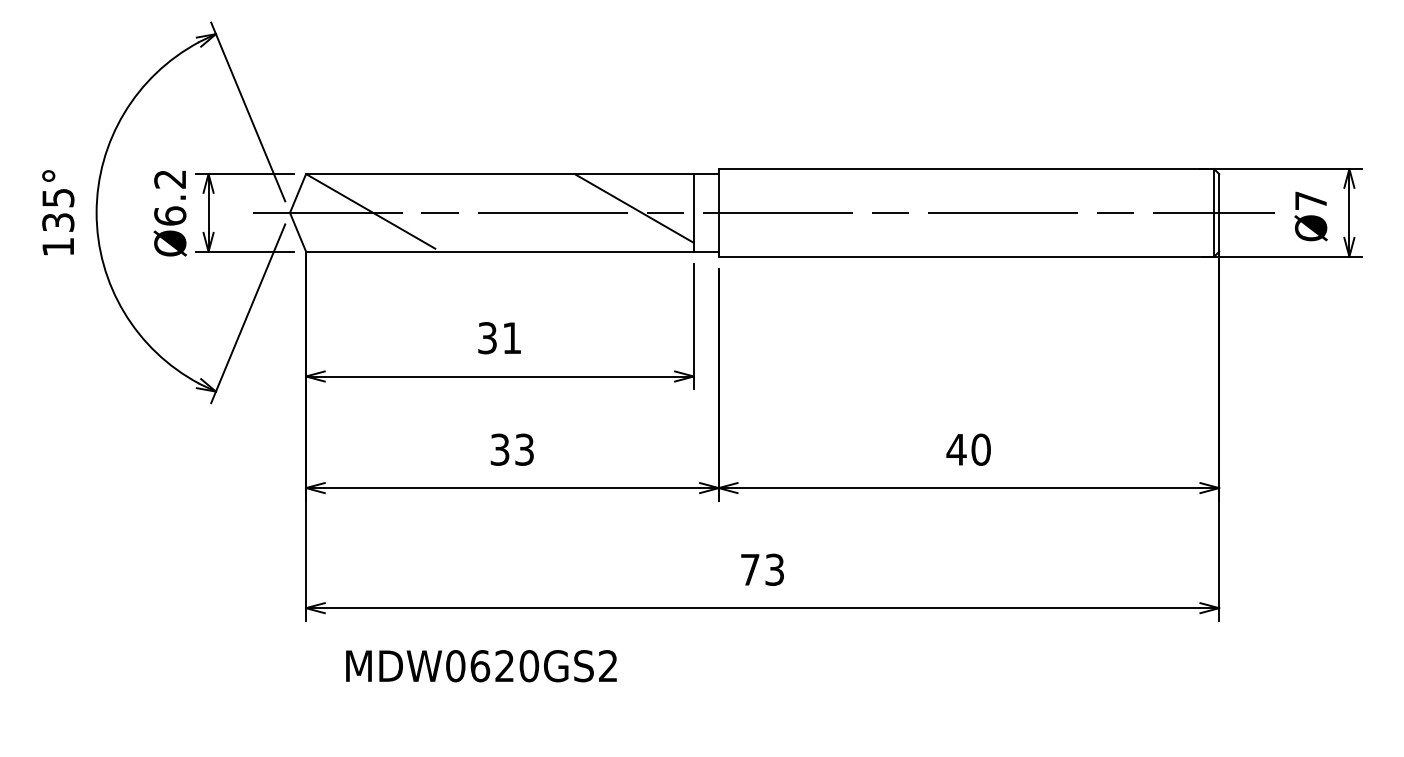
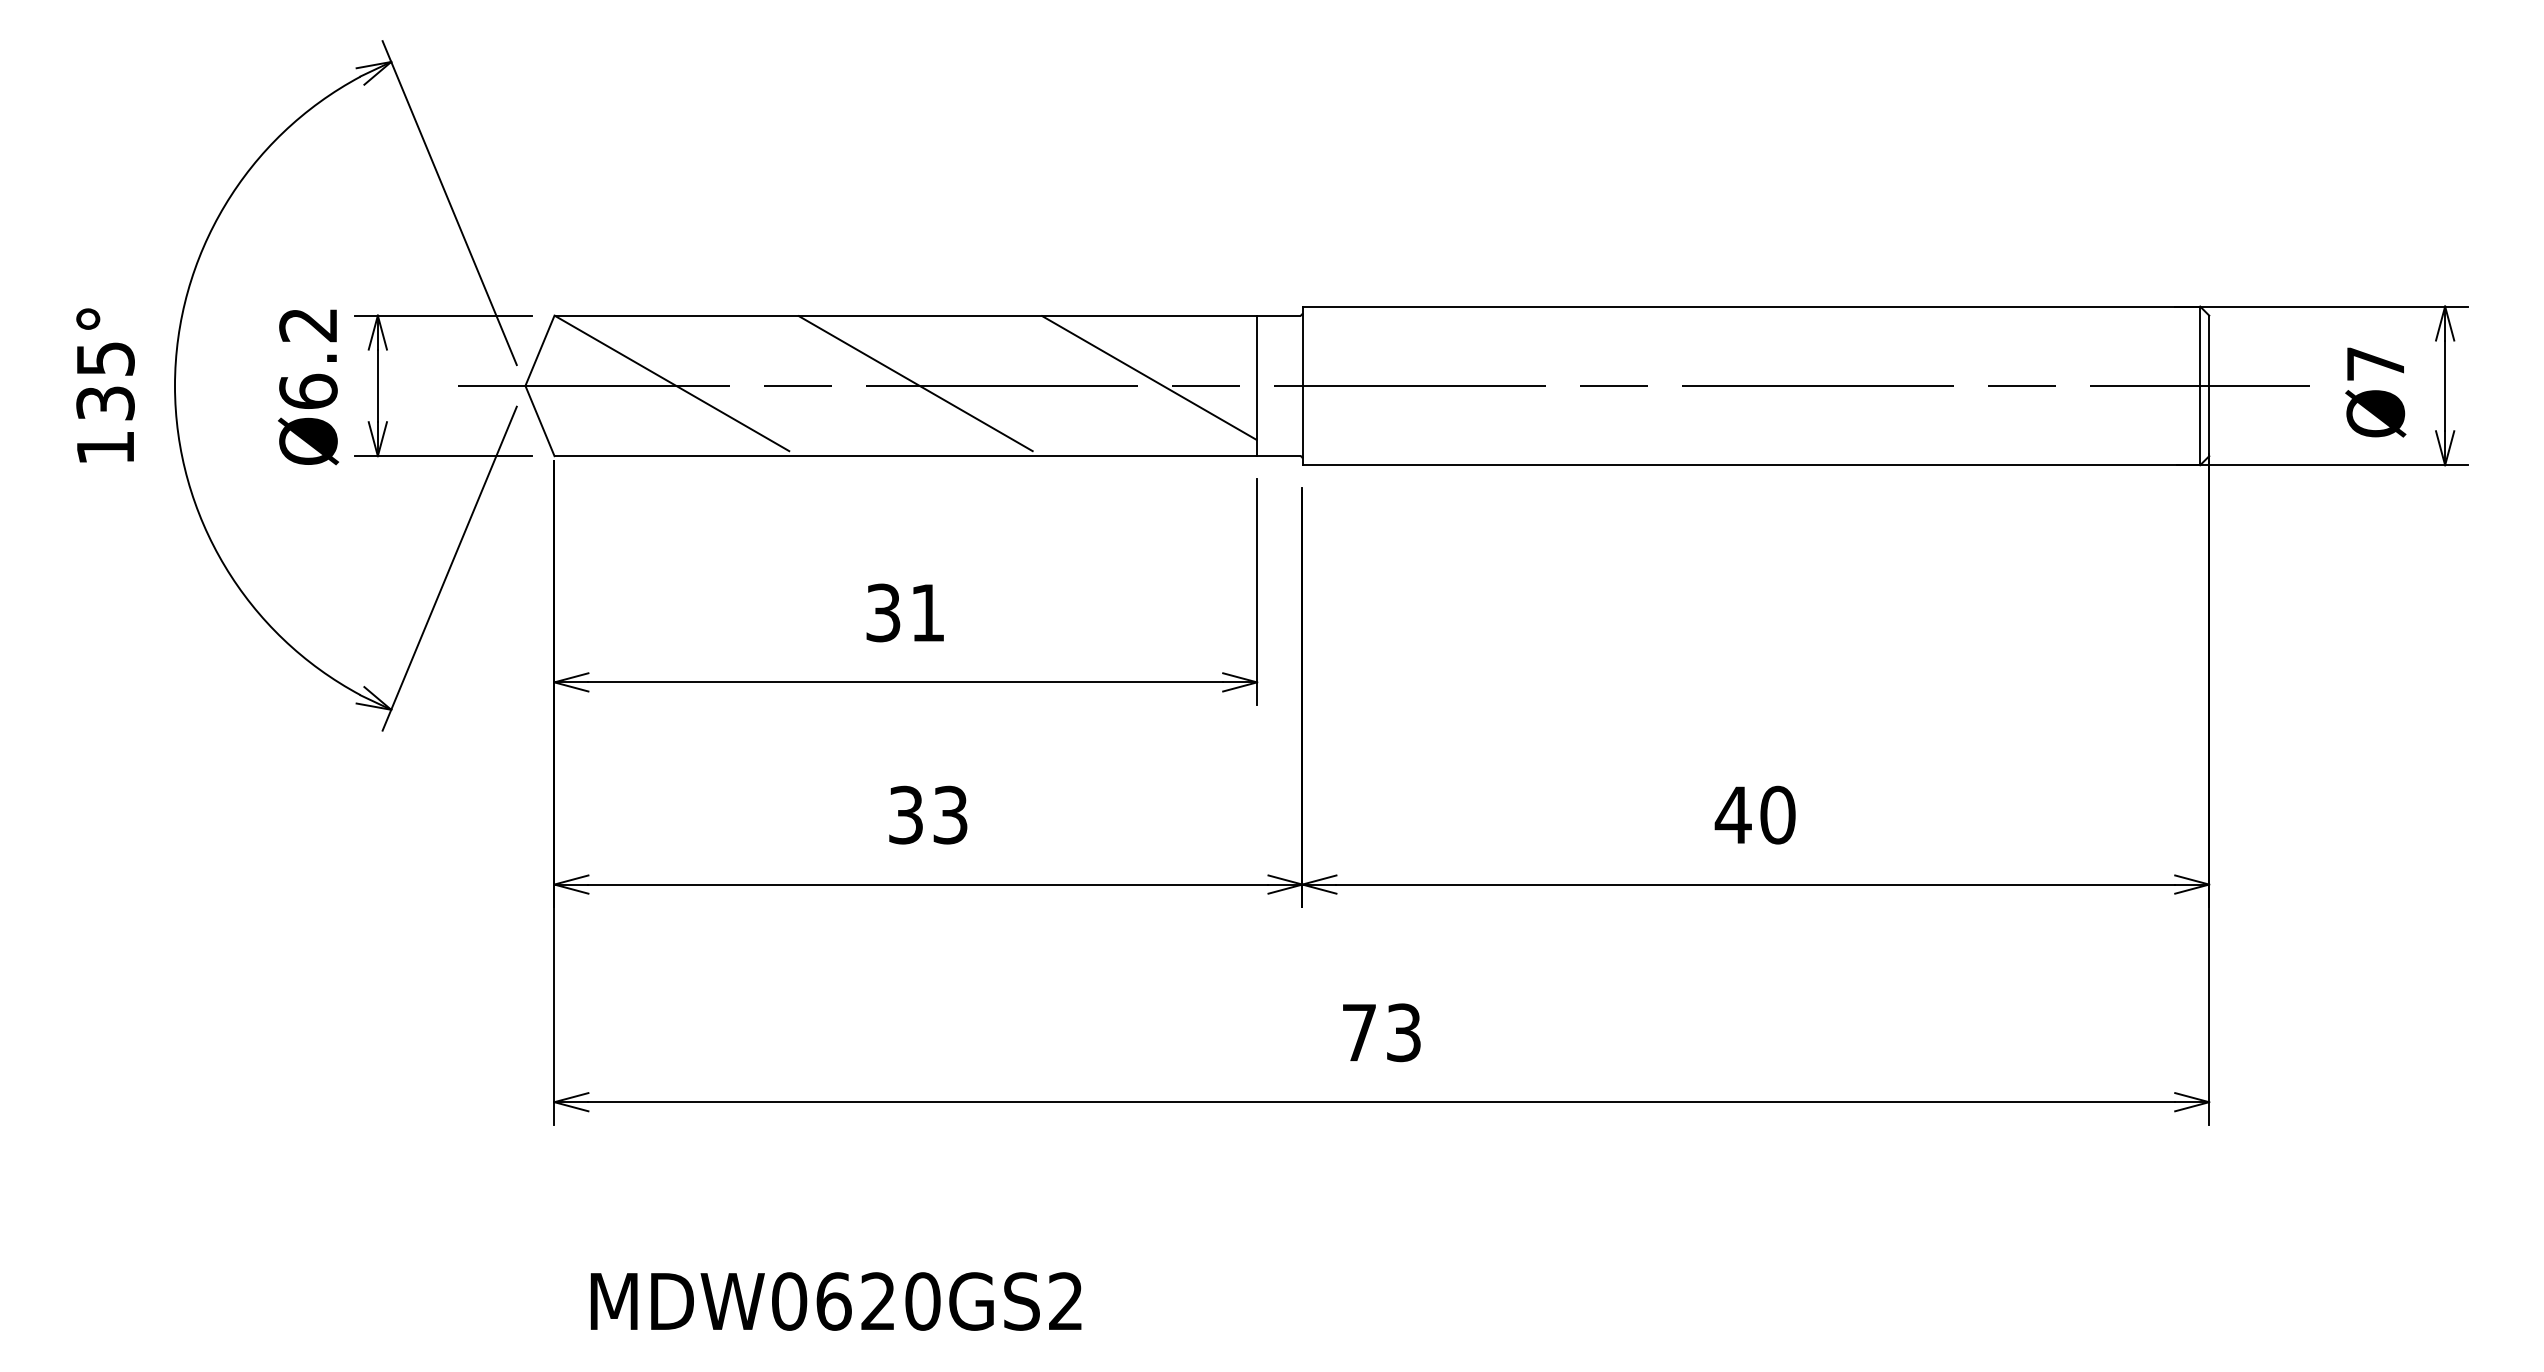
line: (507, 212) -> (919, 385), added
text: (481, 666) -> (836, 1302), moved

